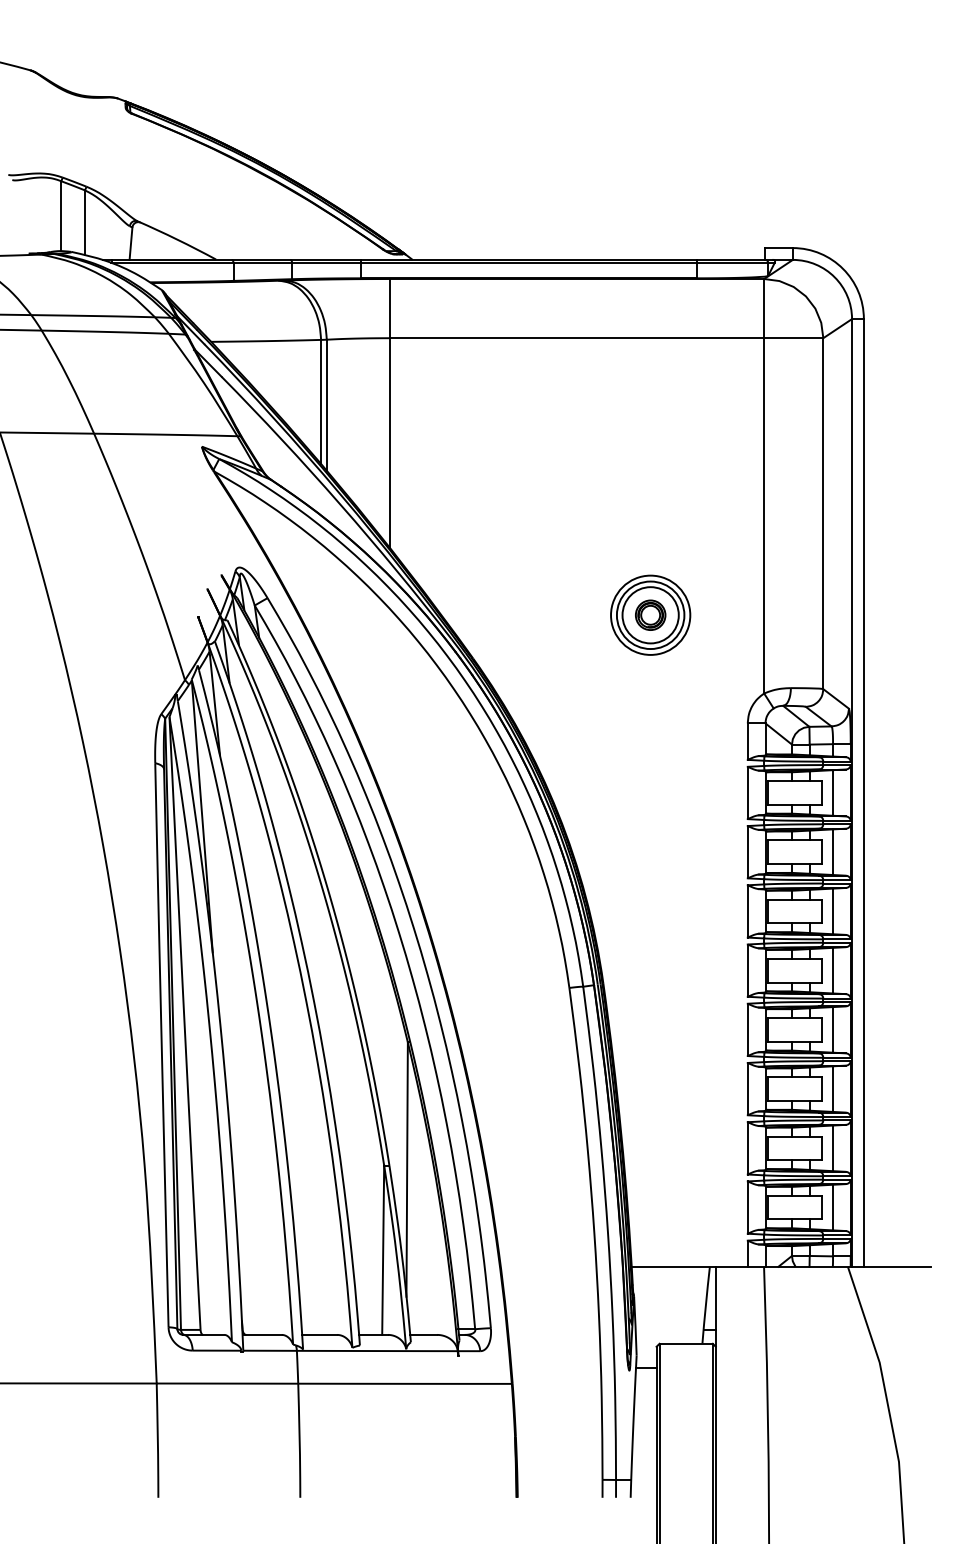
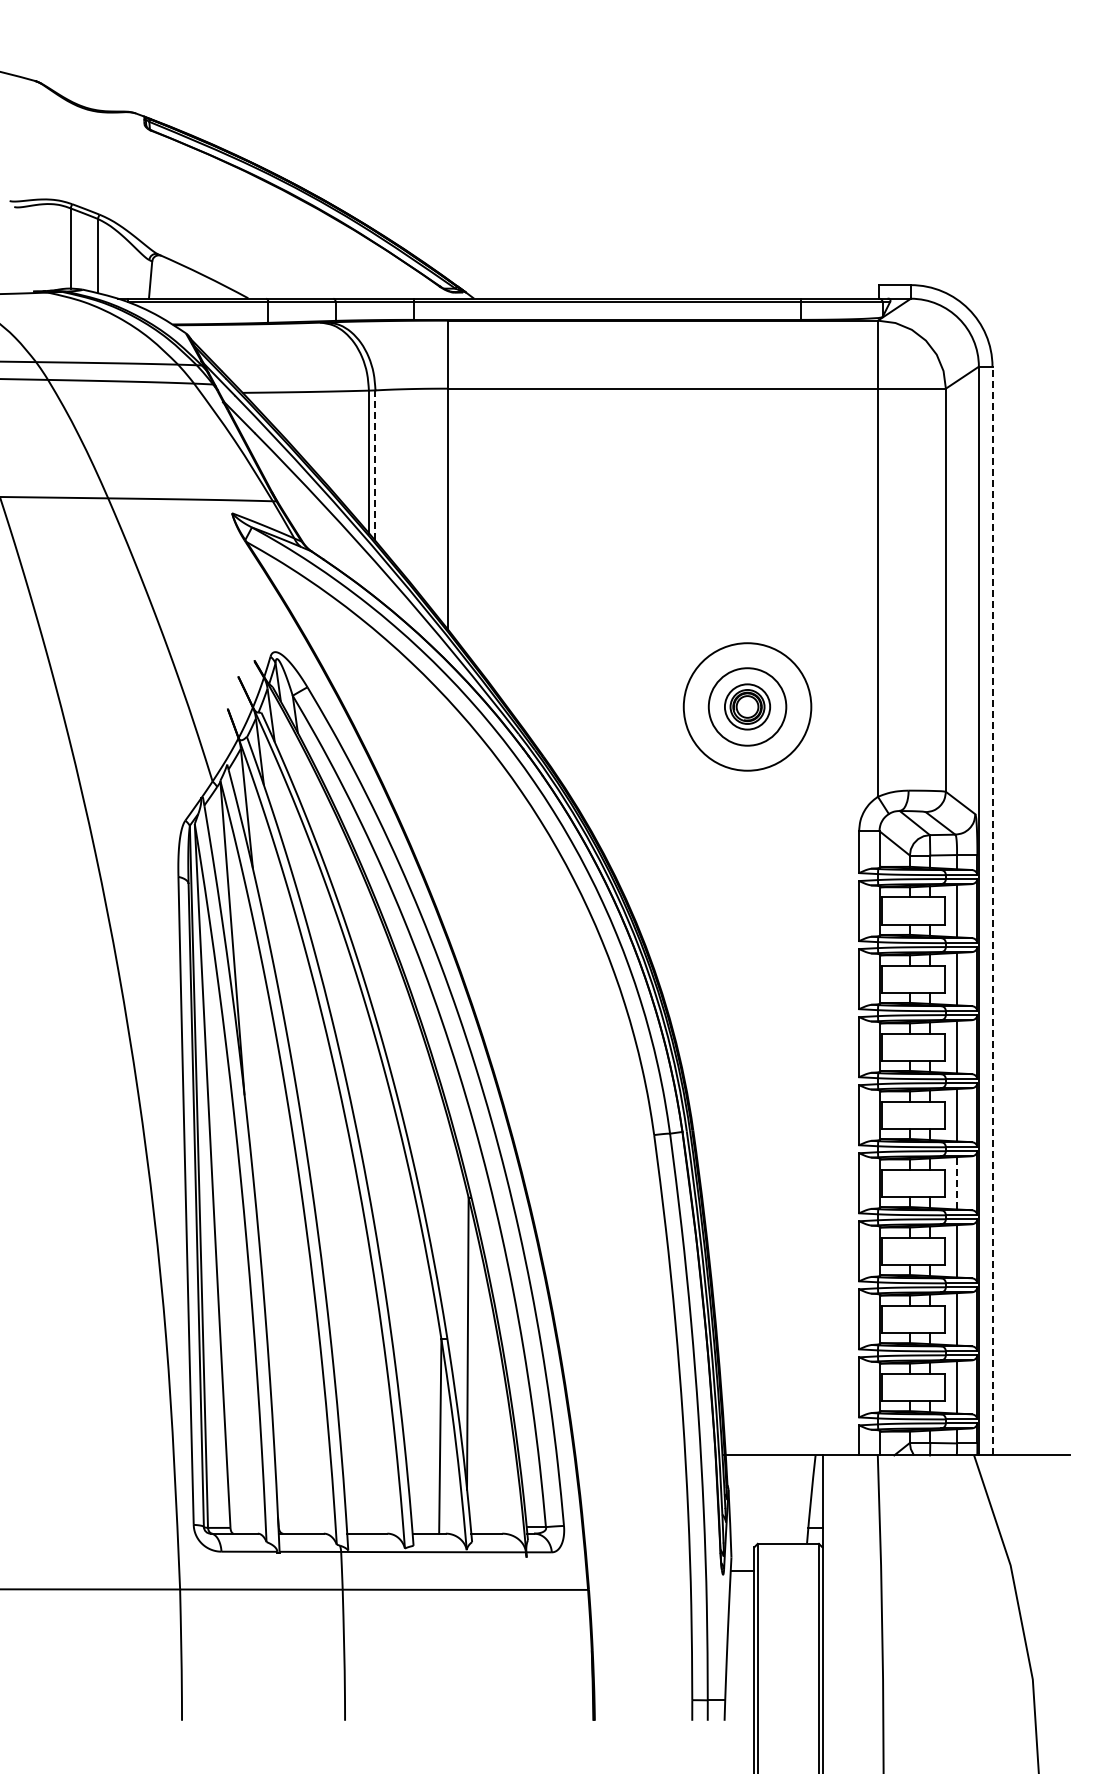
line: (326, 405) -> (375, 466), solid -> dashed
circle: (650, 614) -> (747, 706), size x0.7
circle: (650, 614) -> (747, 706), size x1.4
line: (863, 792) -> (992, 910), solid -> dashed
line: (833, 1029) -> (957, 1182), solid -> dashed

